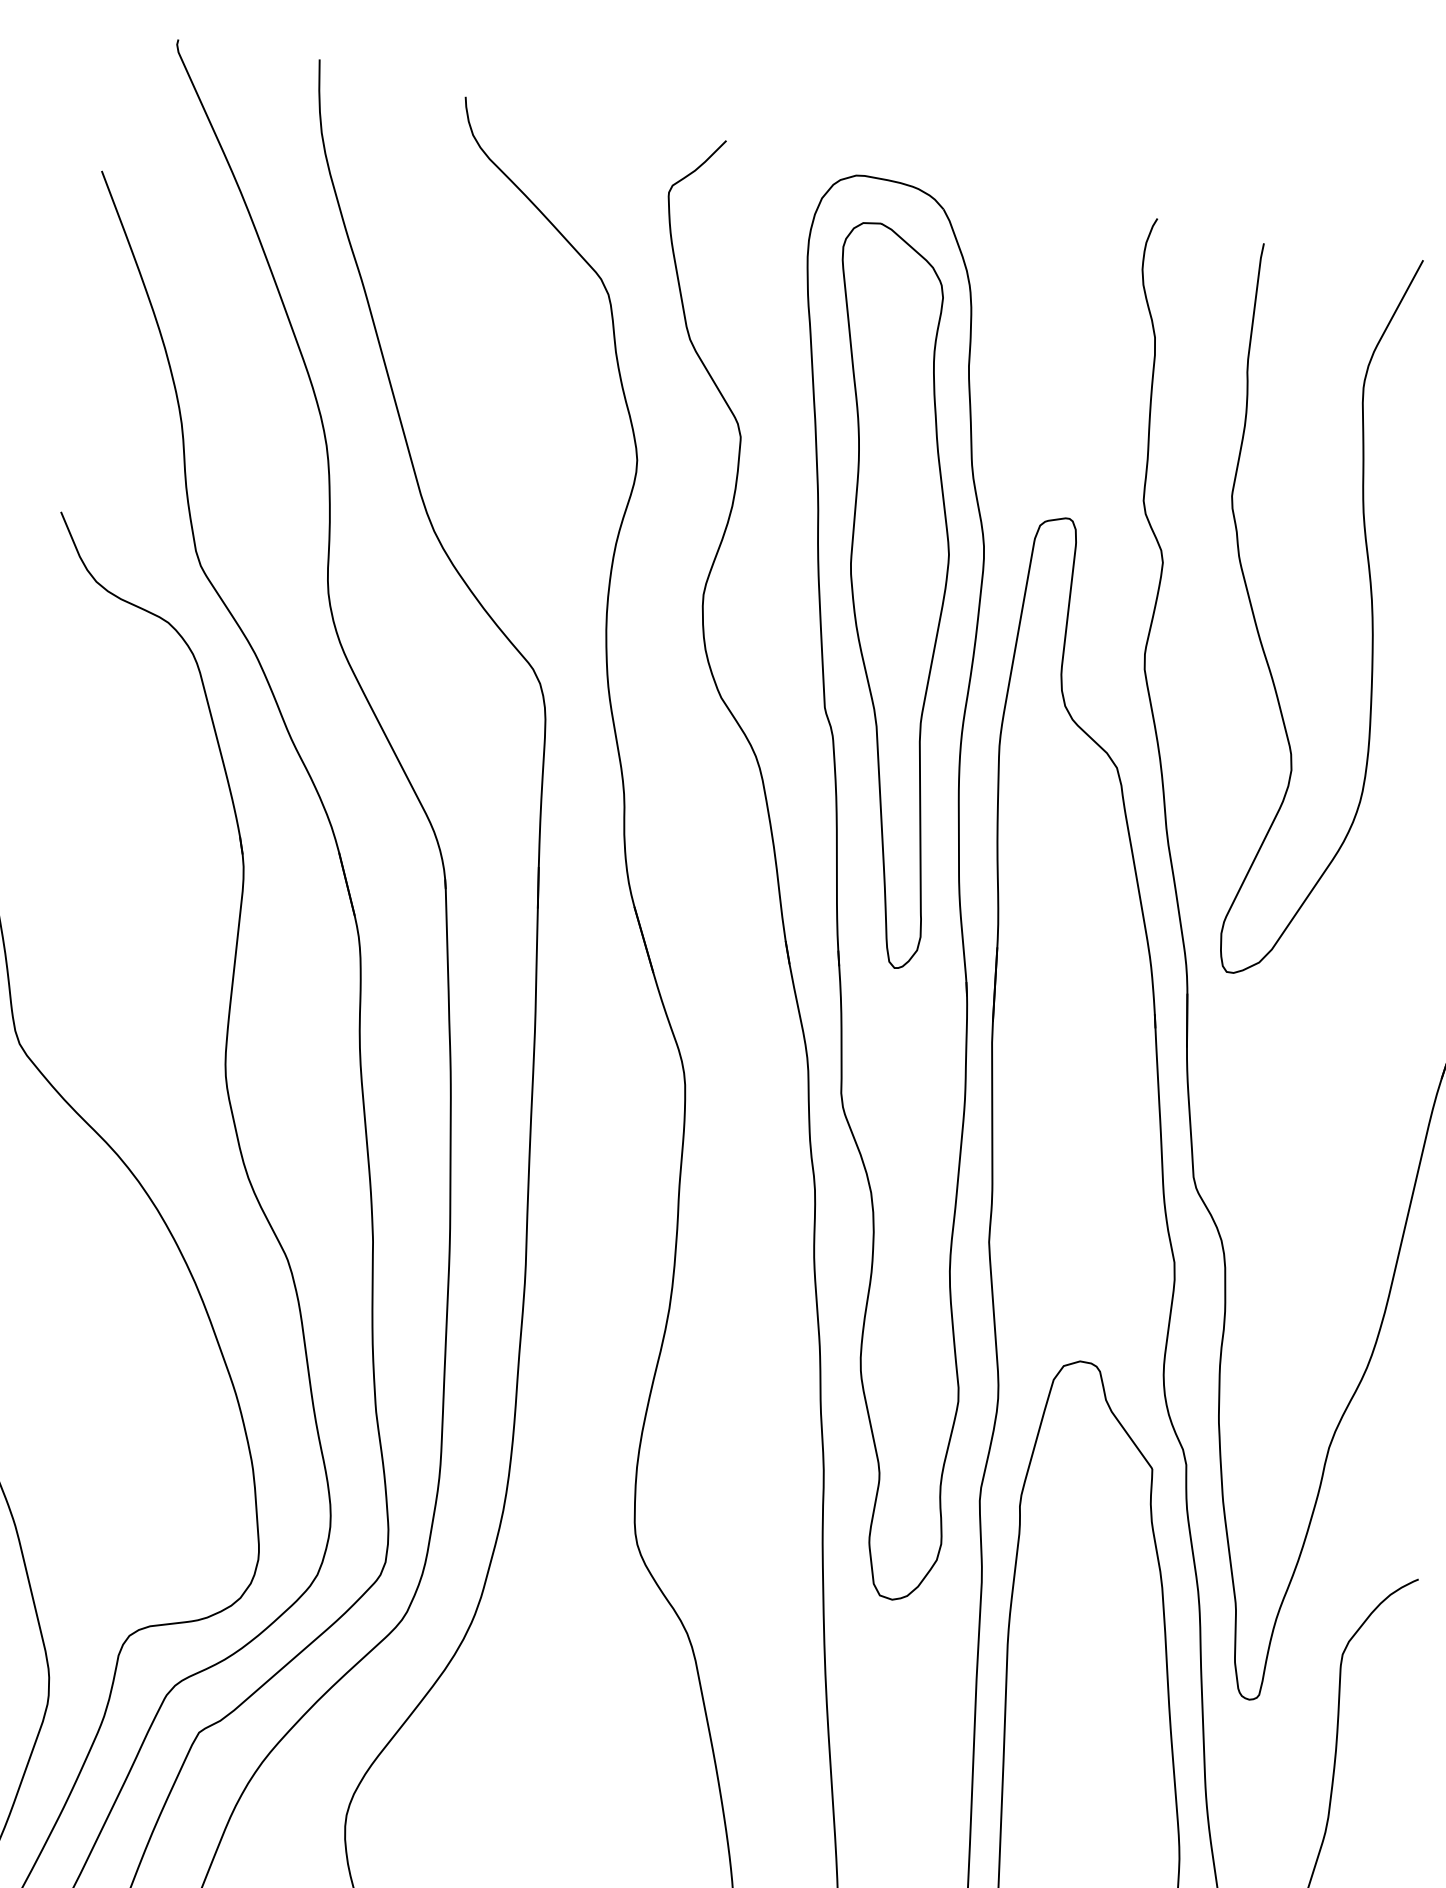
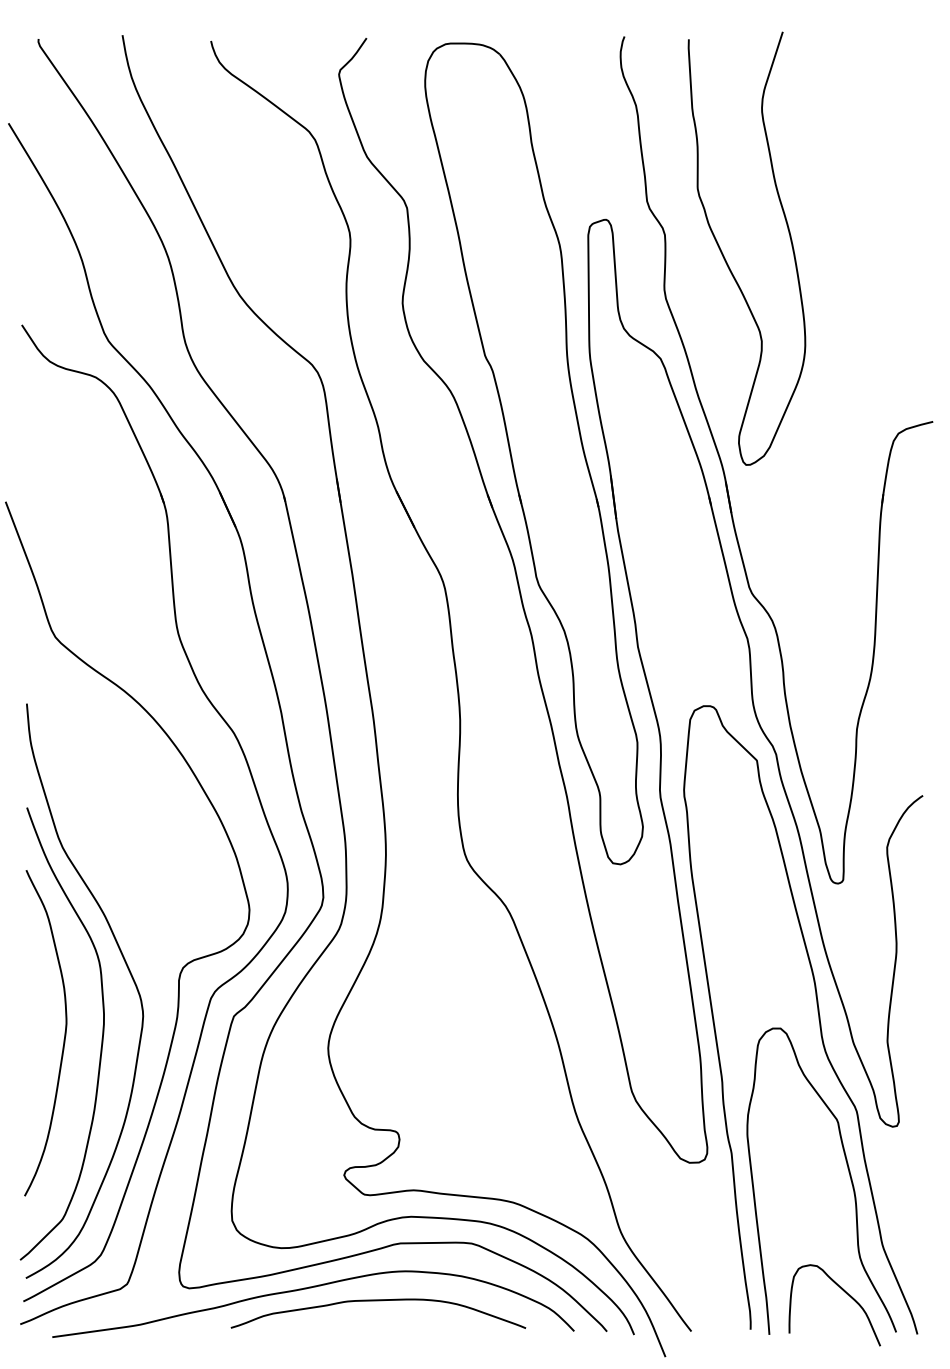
part: (881, 593) -> (505, 283), removed

